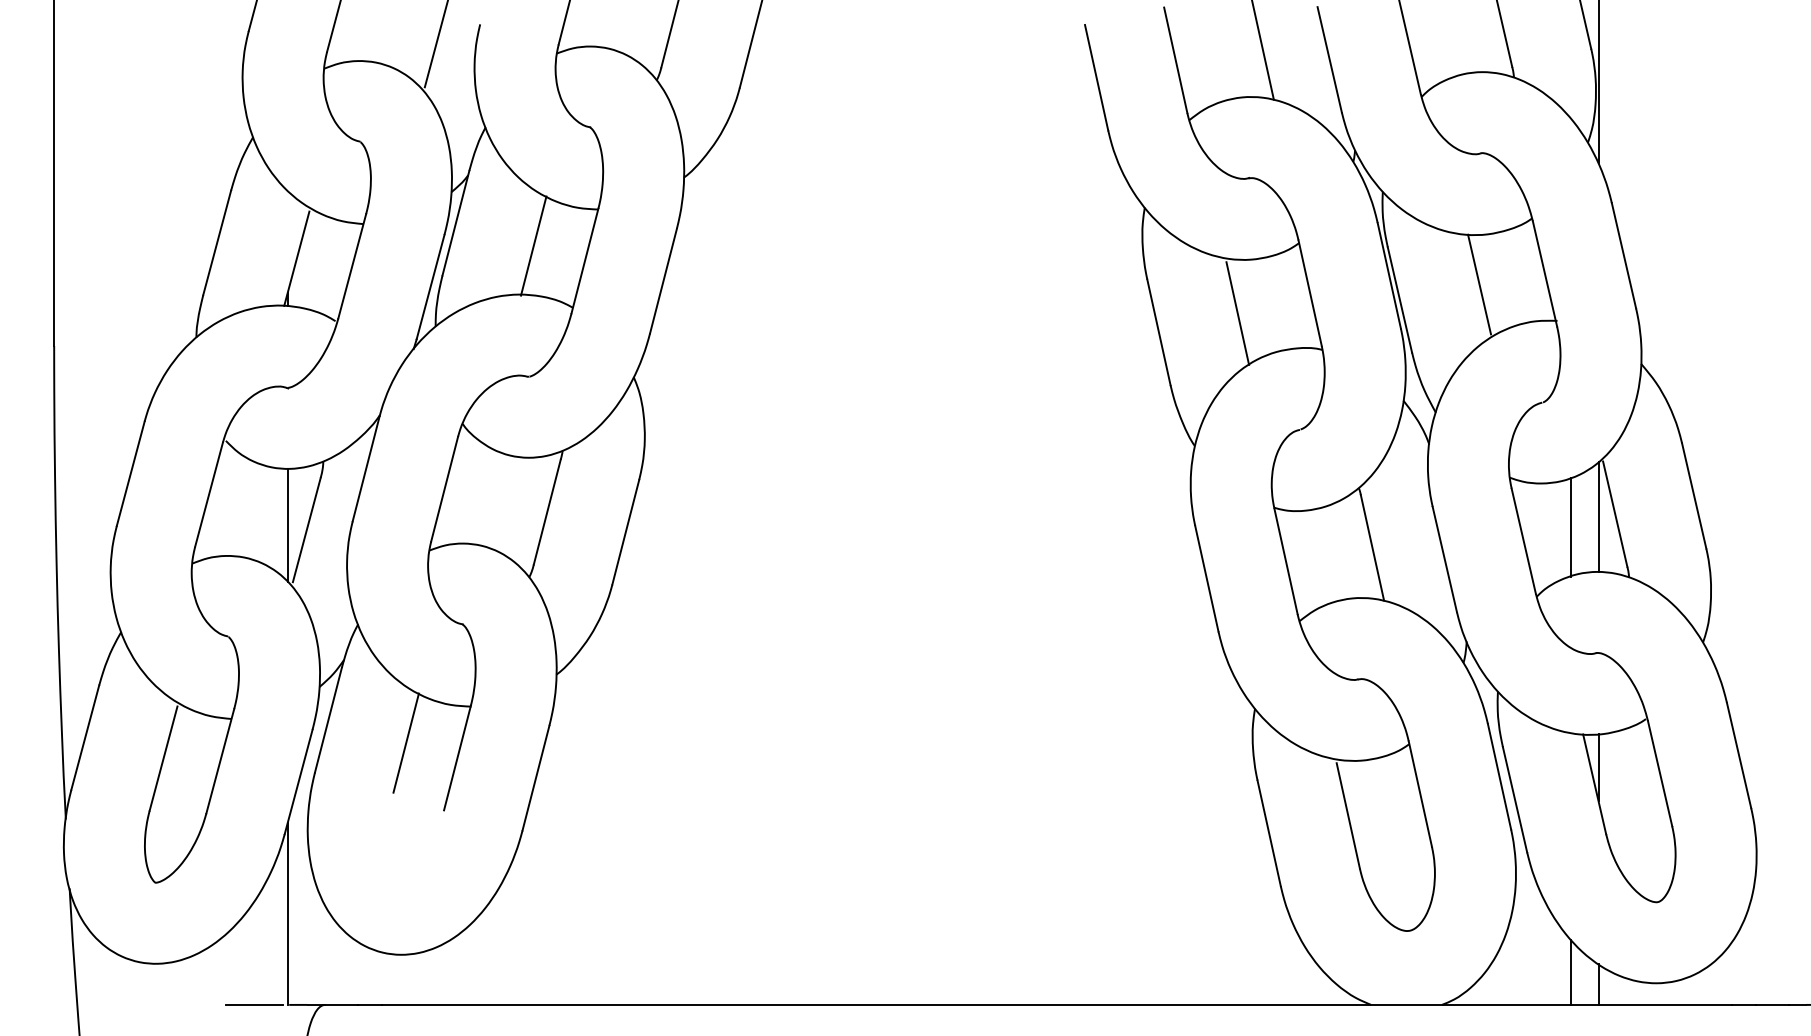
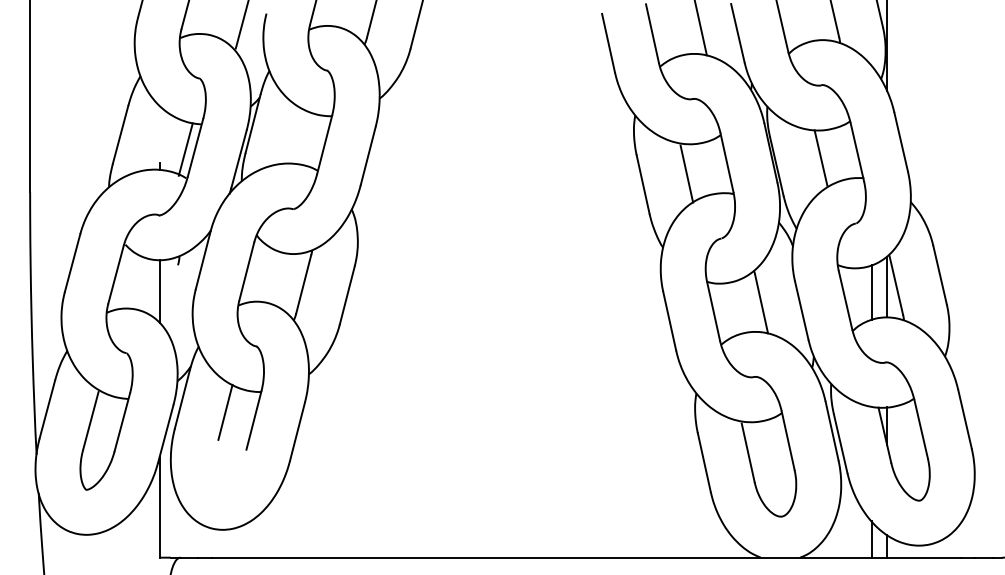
line: (534, 245) -> (296, 136), removed
line: (296, 258) -> (185, 149), moved
line: (307, 530) -> (170, 294), removed
line: (254, 1004) -> (141, 557), removed

